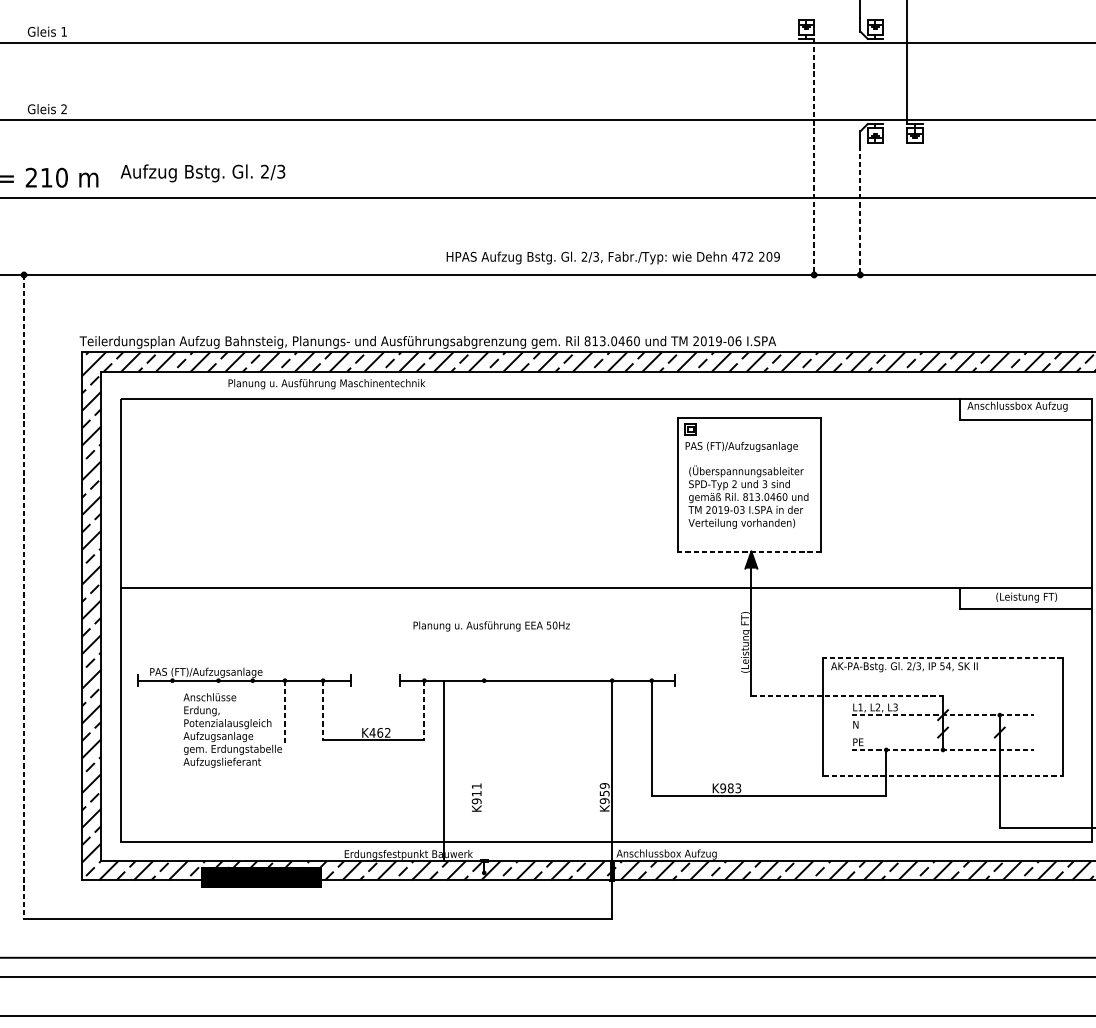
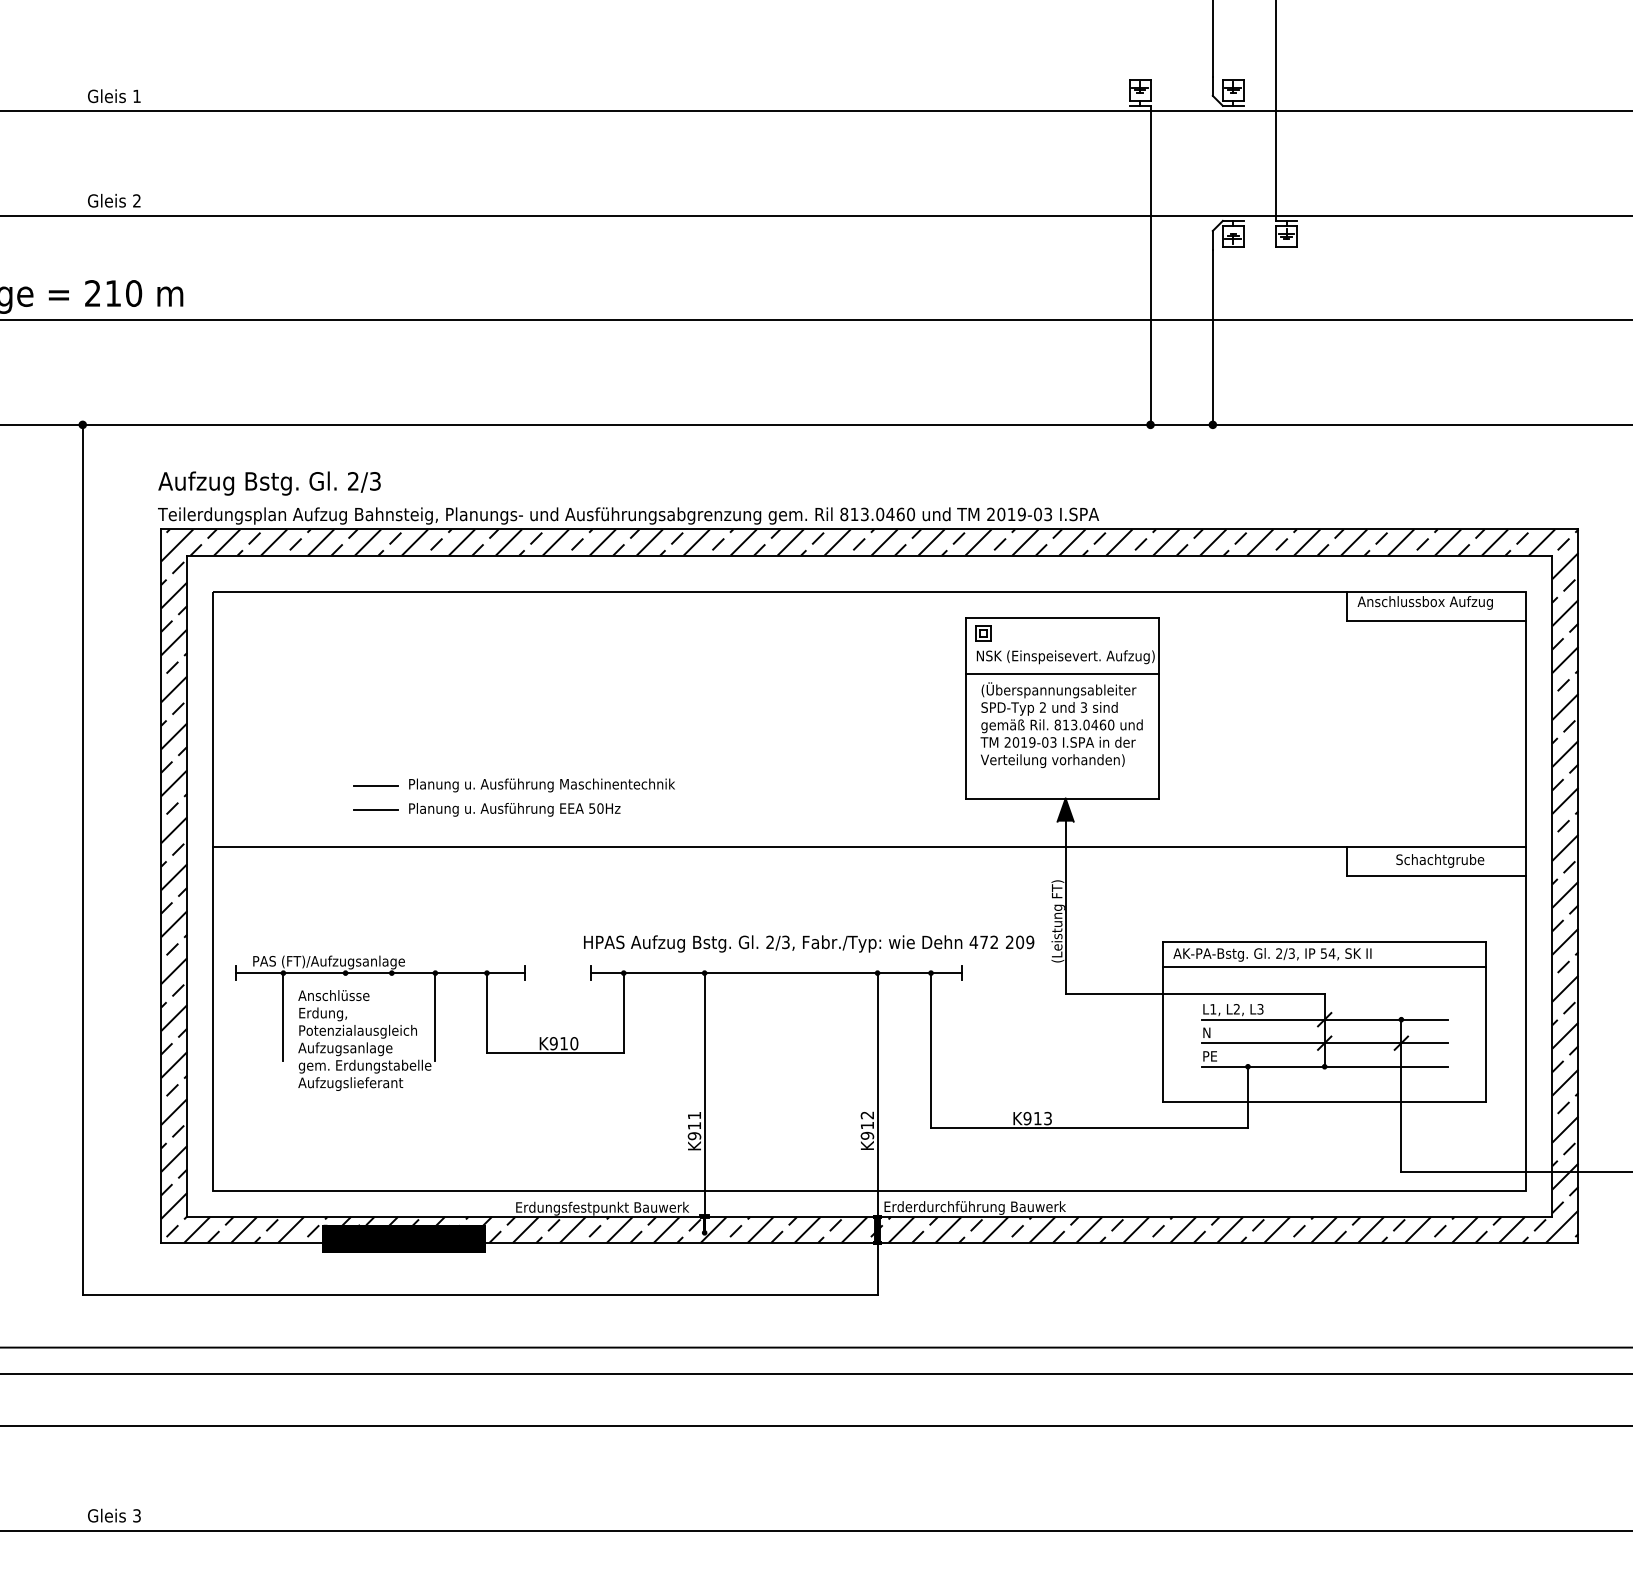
line: (814, 157) -> (1150, 265), dashed -> solid
text: (202, 173) -> (269, 483), moved
line: (860, 210) -> (1212, 337), dashed -> solid
text: (613, 257) -> (809, 943), moved
text: (738, 341) -> (1048, 514), 2019-06 -> 2019-03
text: (326, 384) -> (541, 785), moved
text: (752, 447) -> (1066, 657), PAS (FT)/Aufzugsanlage -> NSK (Einspeisevert. Aufzug)
line: (749, 459) -> (1062, 674), added
line: (240, 541) -> (375, 785), added
line: (749, 551) -> (1062, 798), dashed -> solid
line: (240, 559) -> (375, 809), added
line: (23, 597) -> (82, 860), dashed -> solid
text: (1028, 597) -> (1440, 860), (Leistung FT) -> Schachtgrube
text: (491, 626) -> (514, 809), moved
line: (942, 658) -> (1324, 942), dashed -> solid
line: (942, 676) -> (1324, 967), added
line: (847, 695) -> (1195, 993), dashed -> solid
line: (322, 710) -> (486, 1013), dashed -> solid
line: (424, 710) -> (623, 1013), dashed -> solid
line: (172, 713) -> (283, 1017), added
line: (285, 713) -> (435, 1017), dashed -> solid
line: (943, 715) -> (1325, 1019), dashed -> solid
text: (379, 732) -> (563, 1043), K462 -> K910
line: (942, 732) -> (1324, 1043), added
line: (943, 749) -> (1325, 1066), dashed -> solid
line: (443, 770) -> (704, 1094), moved
line: (942, 776) -> (1324, 1102), dashed -> solid
text: (730, 788) -> (1037, 1118), K983 -> K913
text: (604, 789) -> (867, 1120), K959 -> K912
text: (683, 854) -> (974, 1207), Anschlussbox Aufzug -> Erderdurchführung Bauwerk

